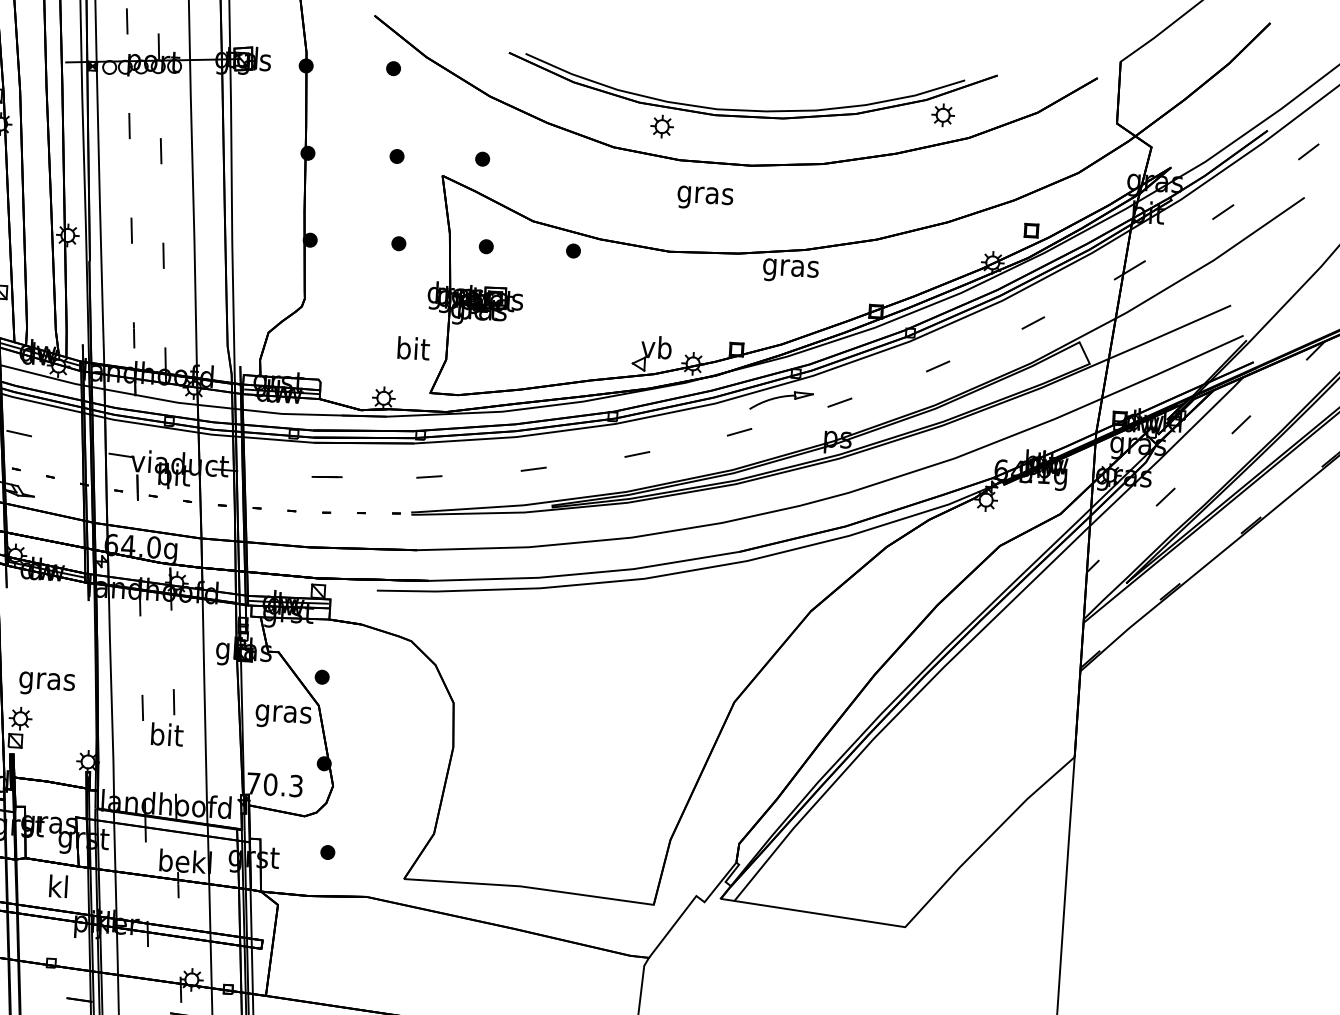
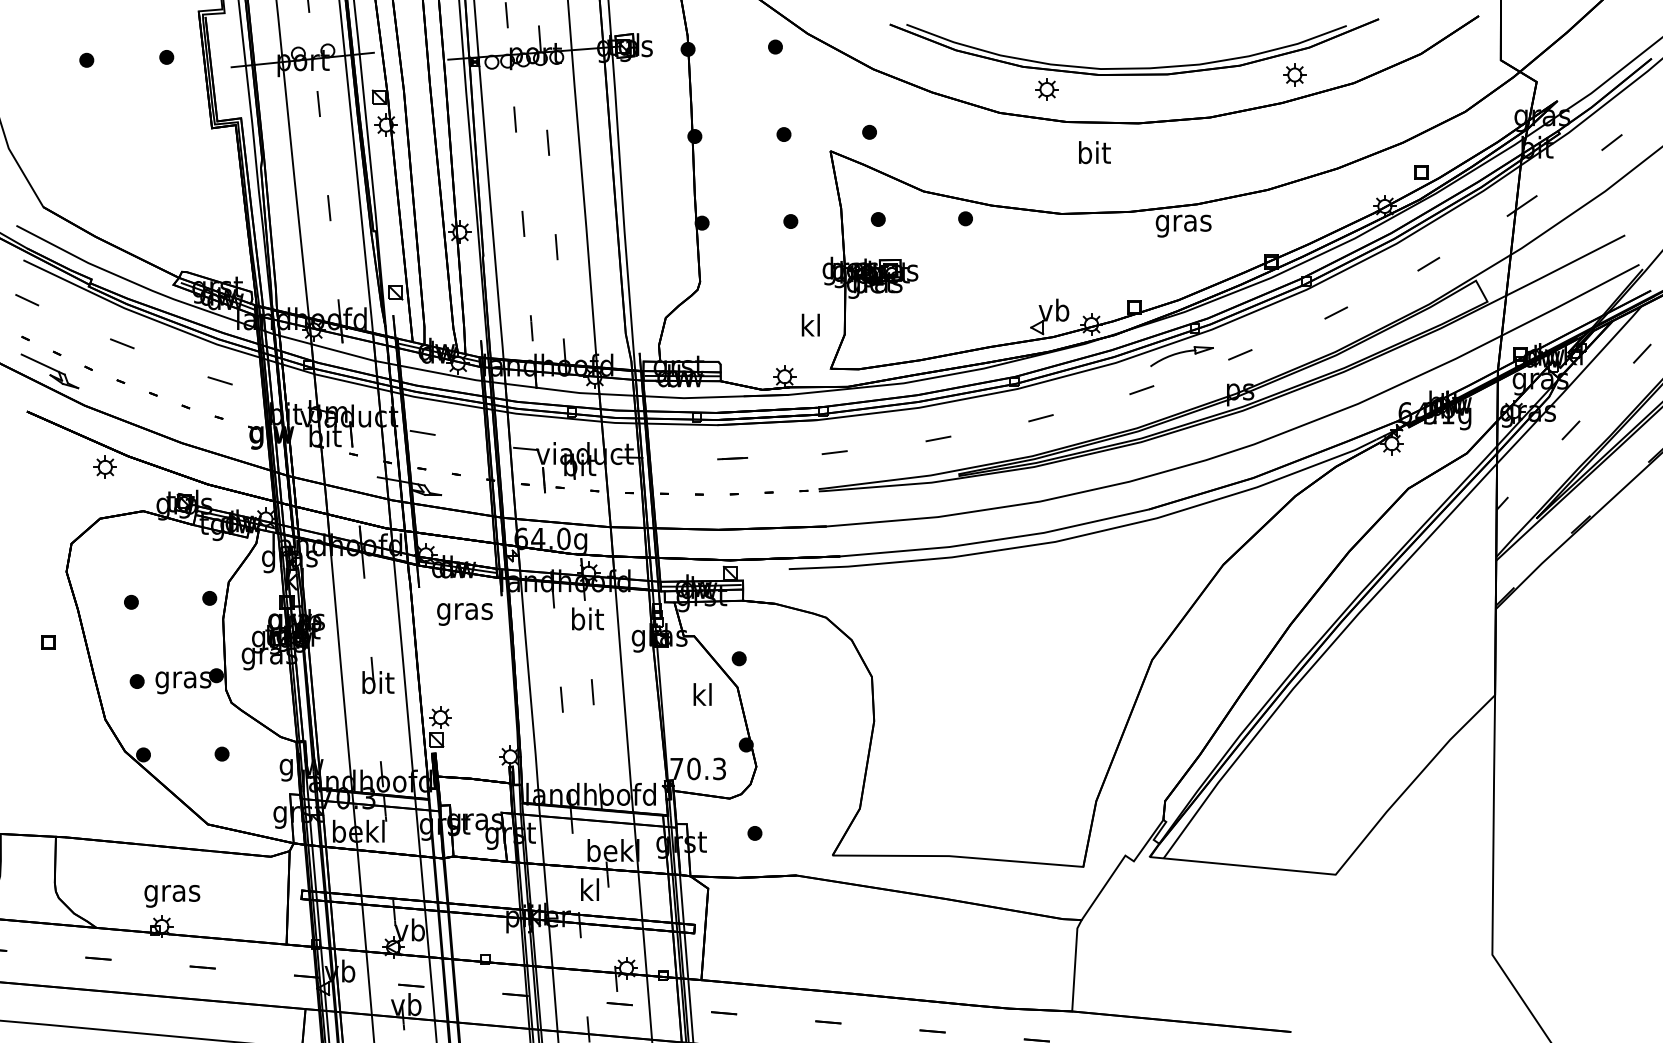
part: (942, 114) -> (1294, 74), moved
text: (704, 195) -> (1093, 155), gras -> bit
text: (413, 347) -> (811, 324), bit -> kl
text: (46, 684) -> (464, 614), moved
text: (283, 713) -> (702, 697), gras -> kl
text: (166, 734) -> (587, 618), moved
text: (58, 886) -> (589, 889), moved

